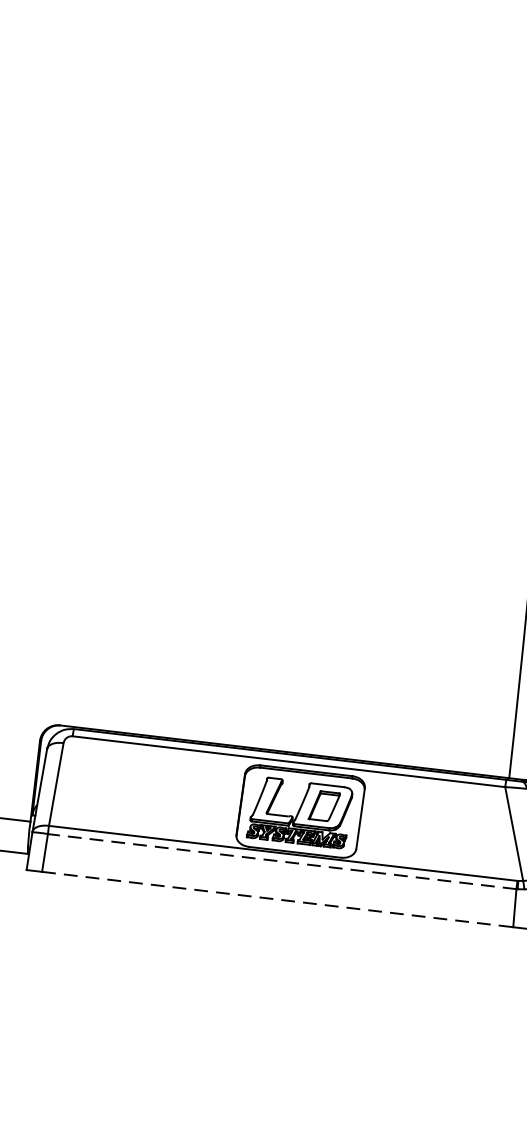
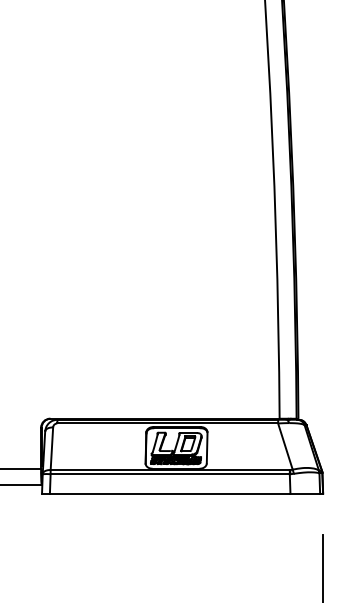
line: (282, 862) -> (170, 474), dashed -> solid
line: (278, 899) -> (170, 493), dashed -> solid

